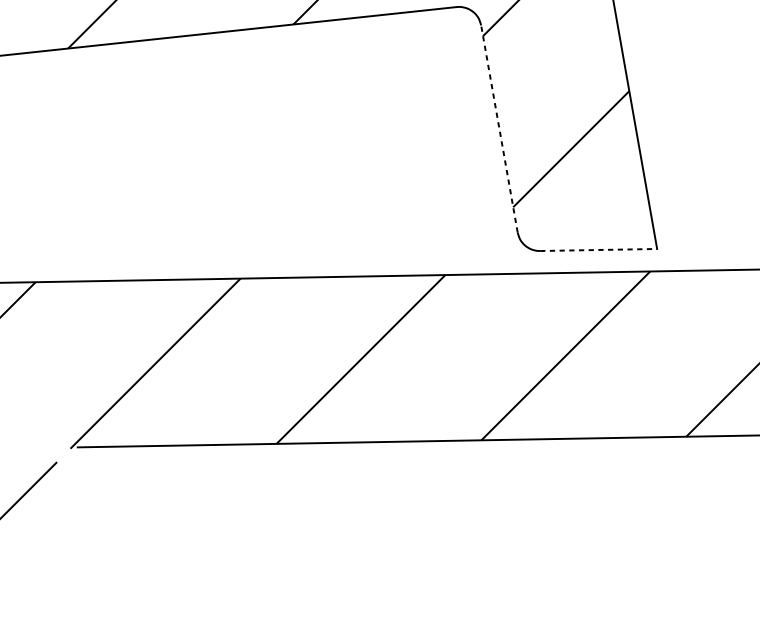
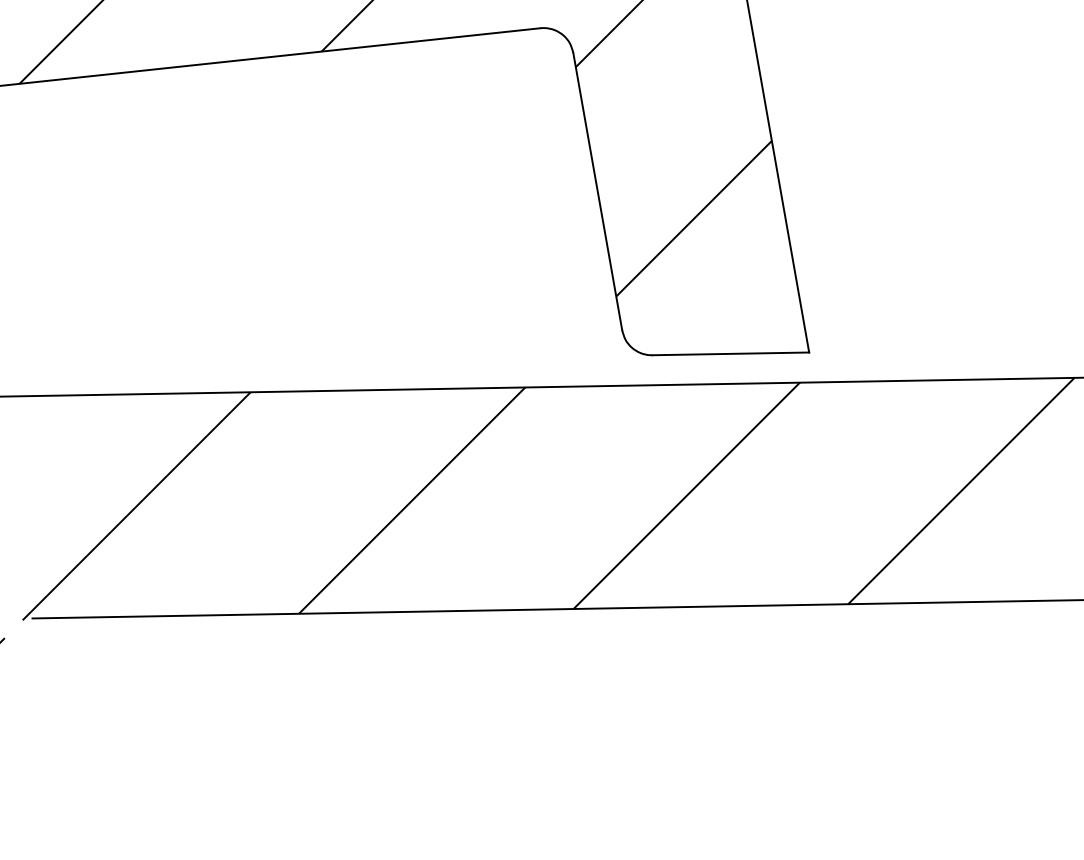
line: (499, 128) -> (597, 191), dashed -> solid
line: (599, 249) -> (731, 353), dashed -> solid

